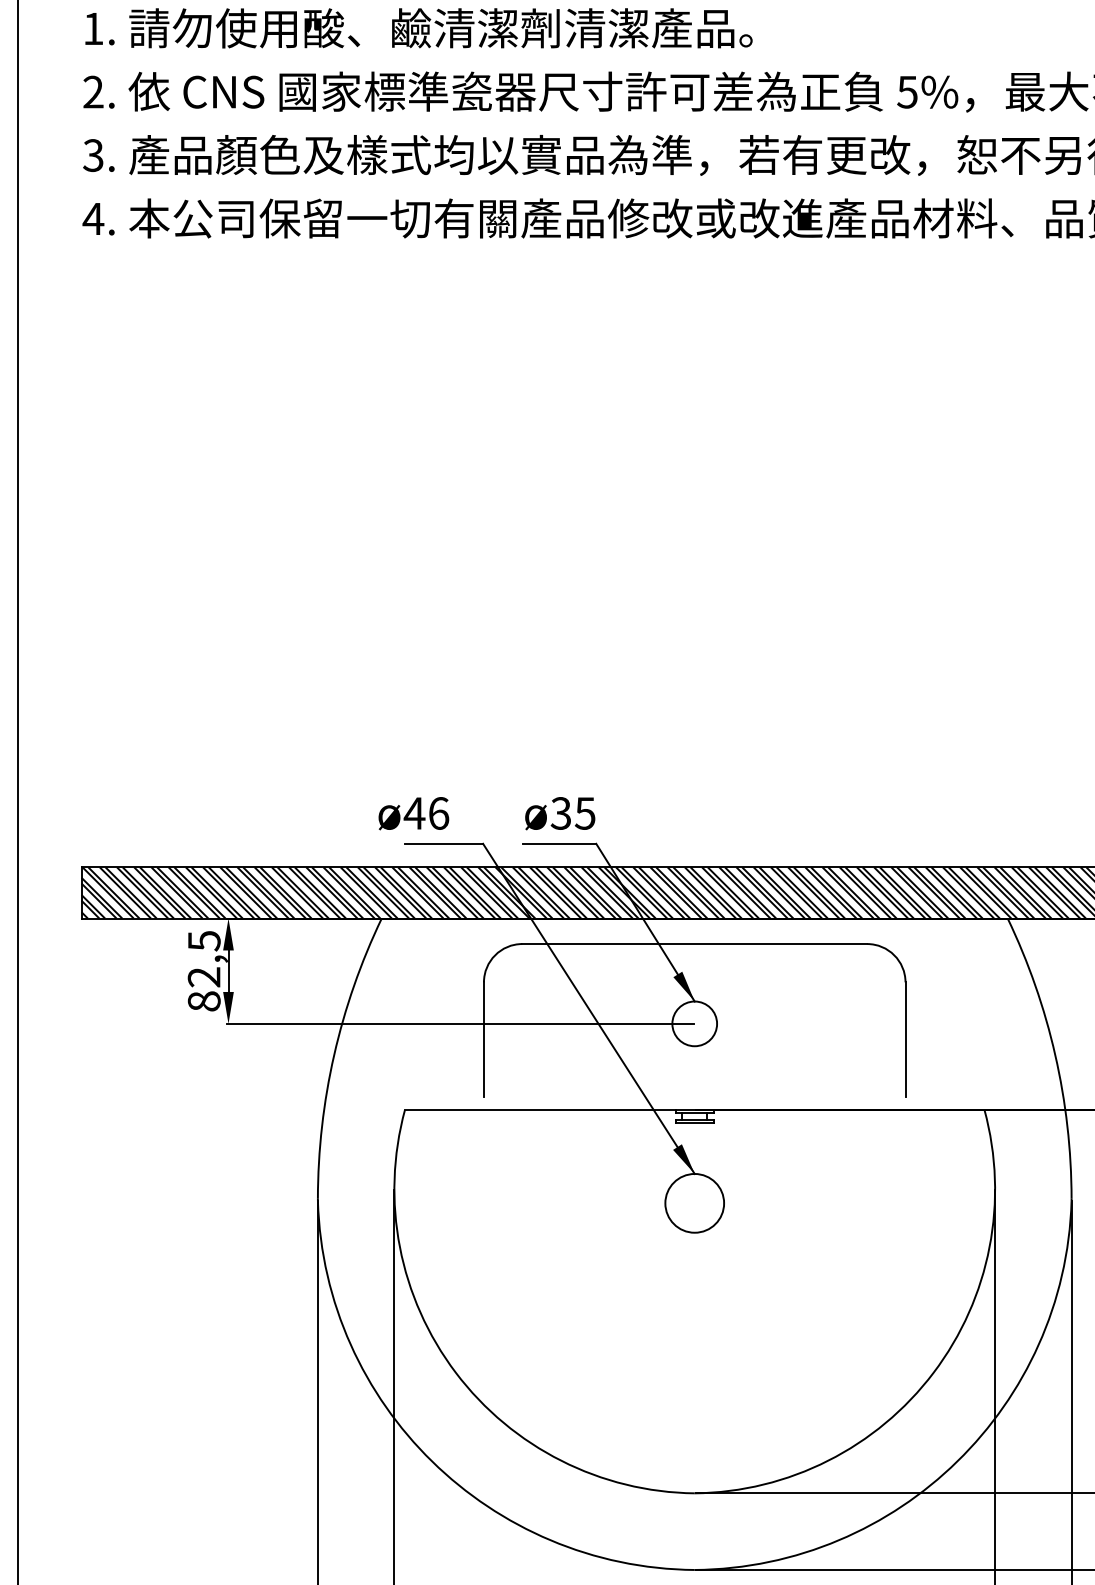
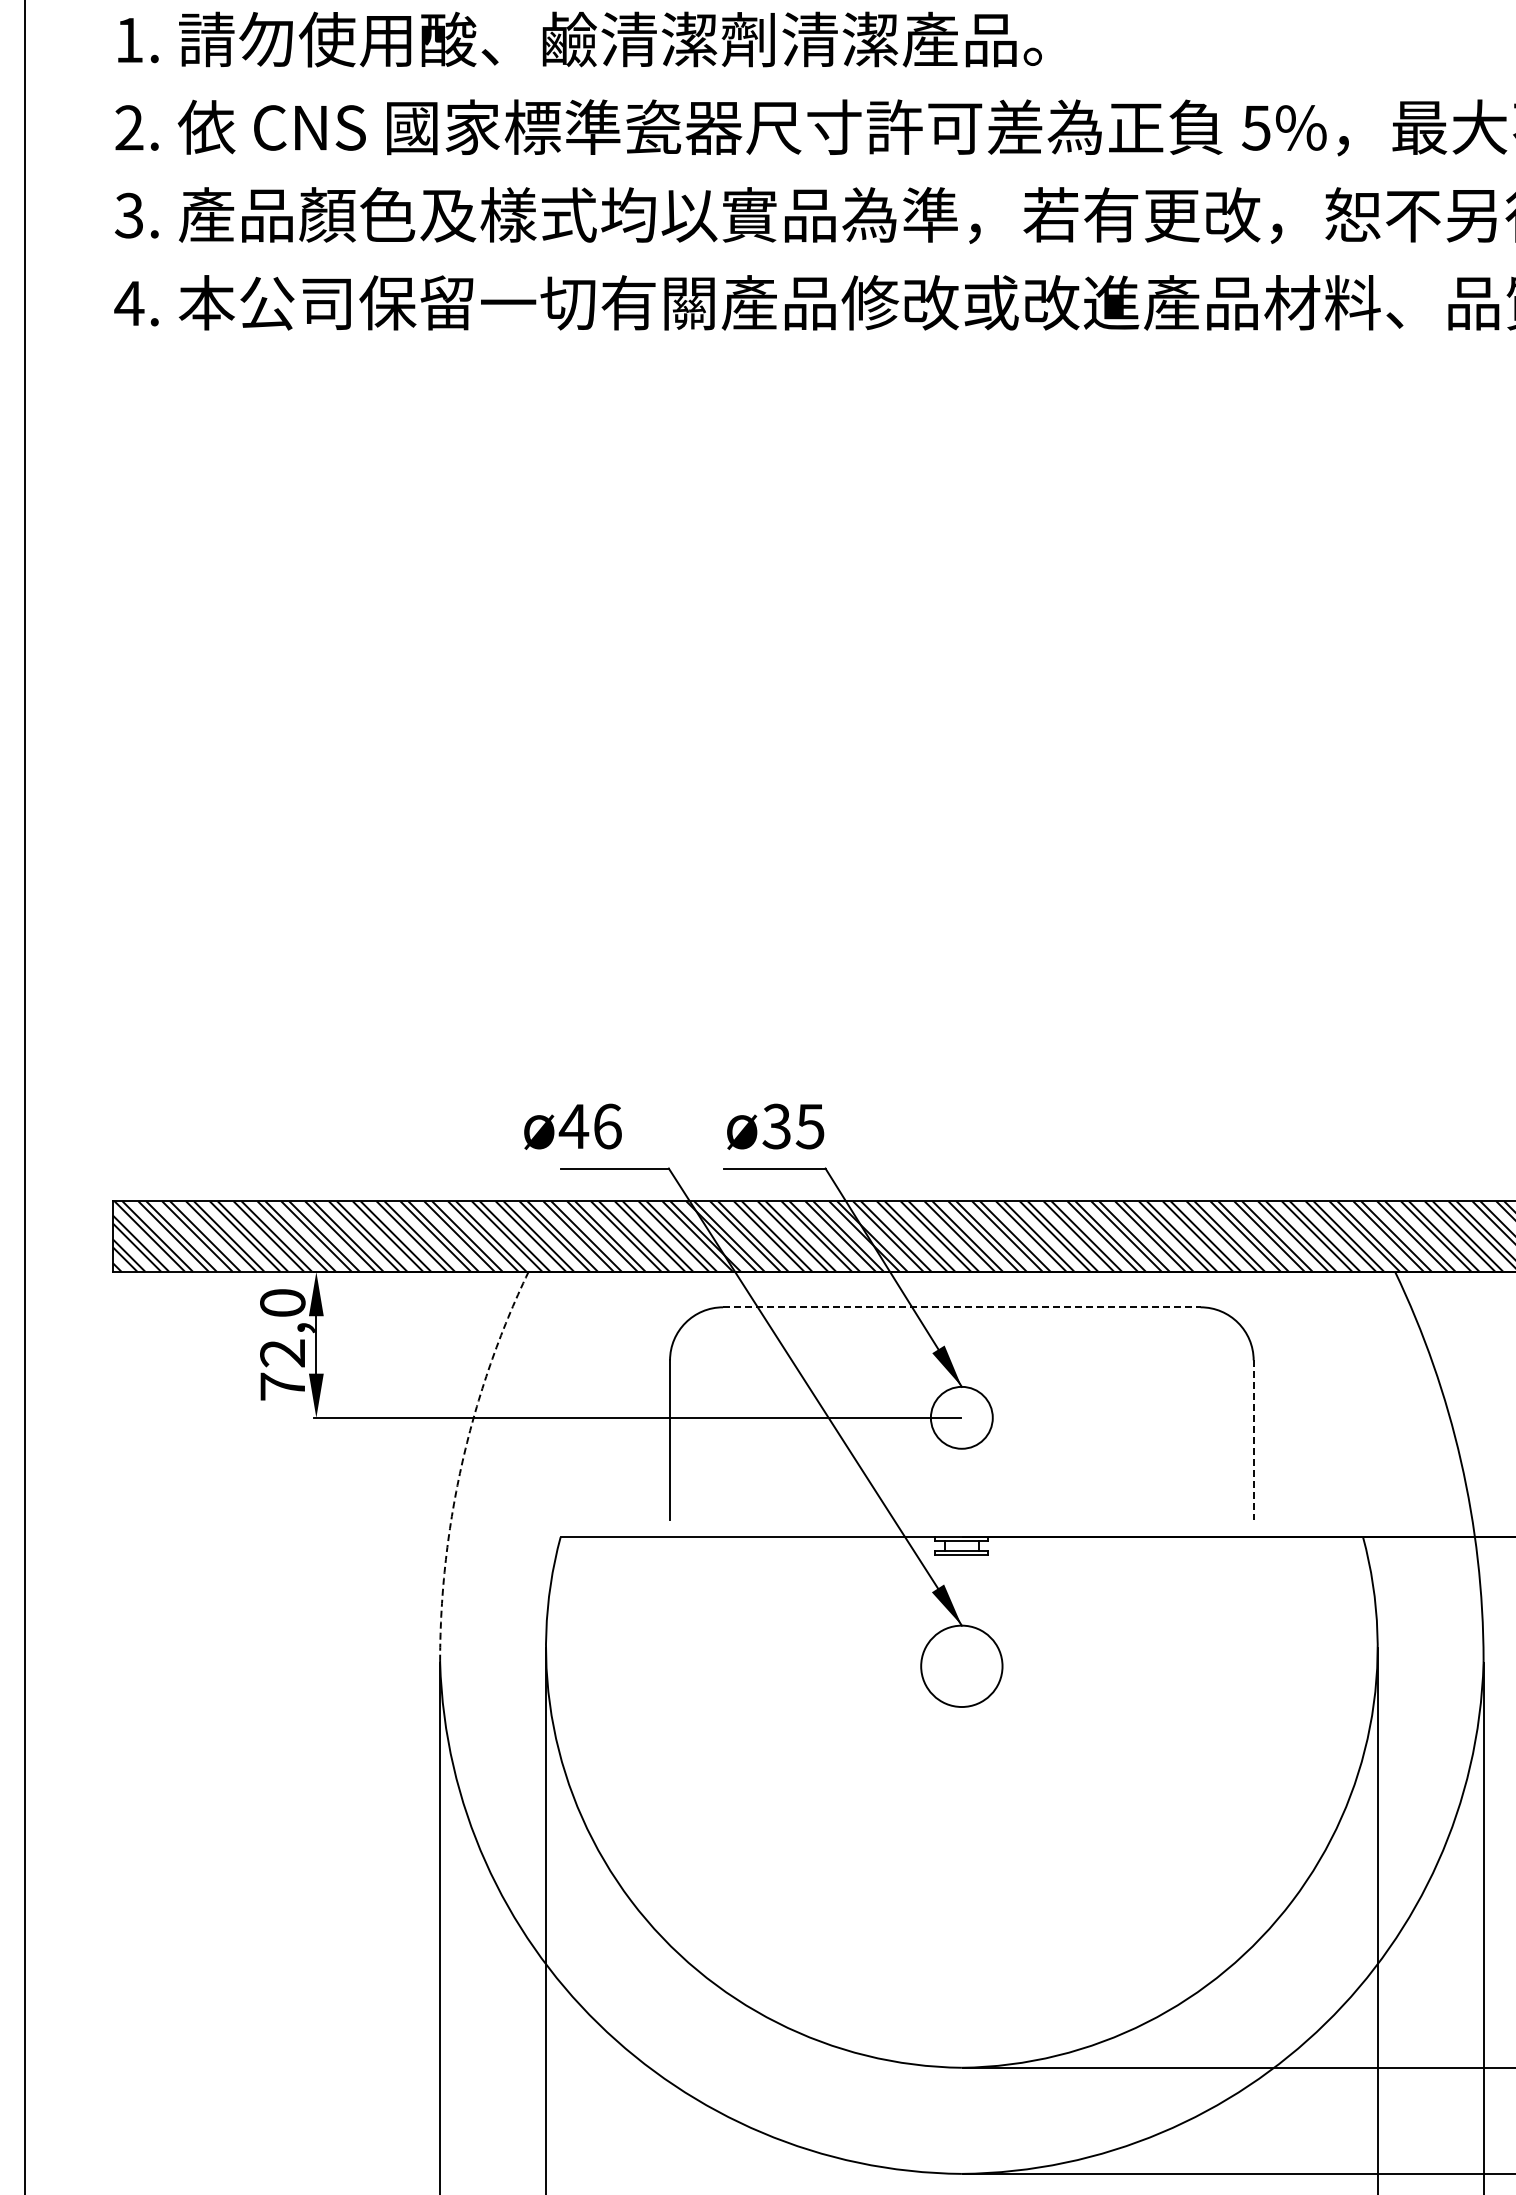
line: (694, 944) -> (961, 1307), solid -> dashed
text: (204, 970) -> (282, 1344), 82,5 -> 72,0
line: (905, 1039) -> (1253, 1439), solid -> dashed
arc: (334, 1055) -> (462, 1461), solid -> dashed

